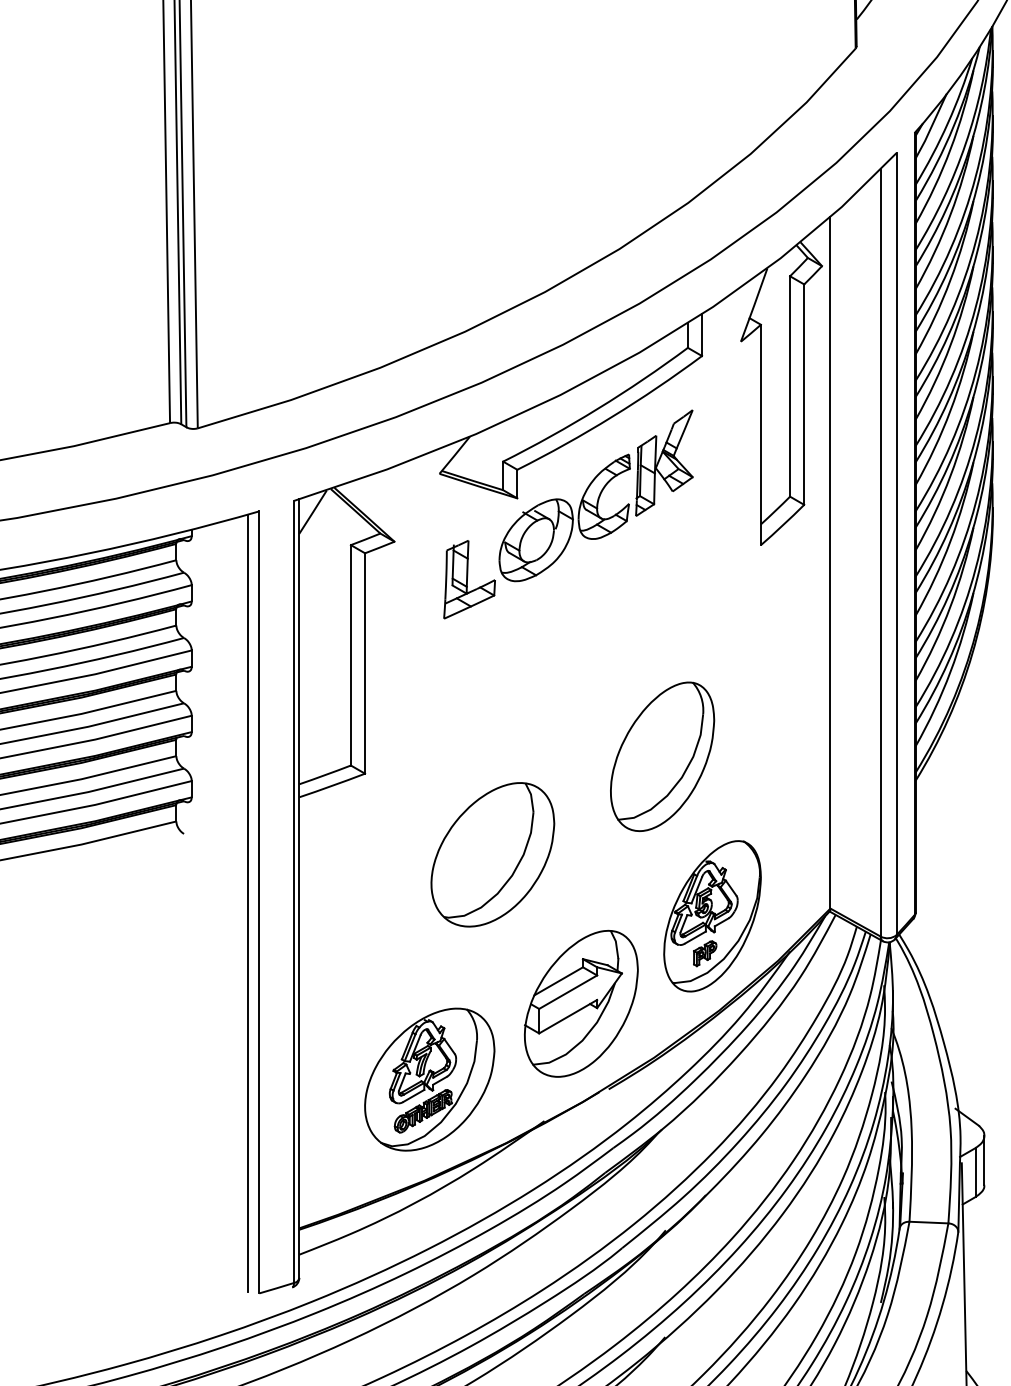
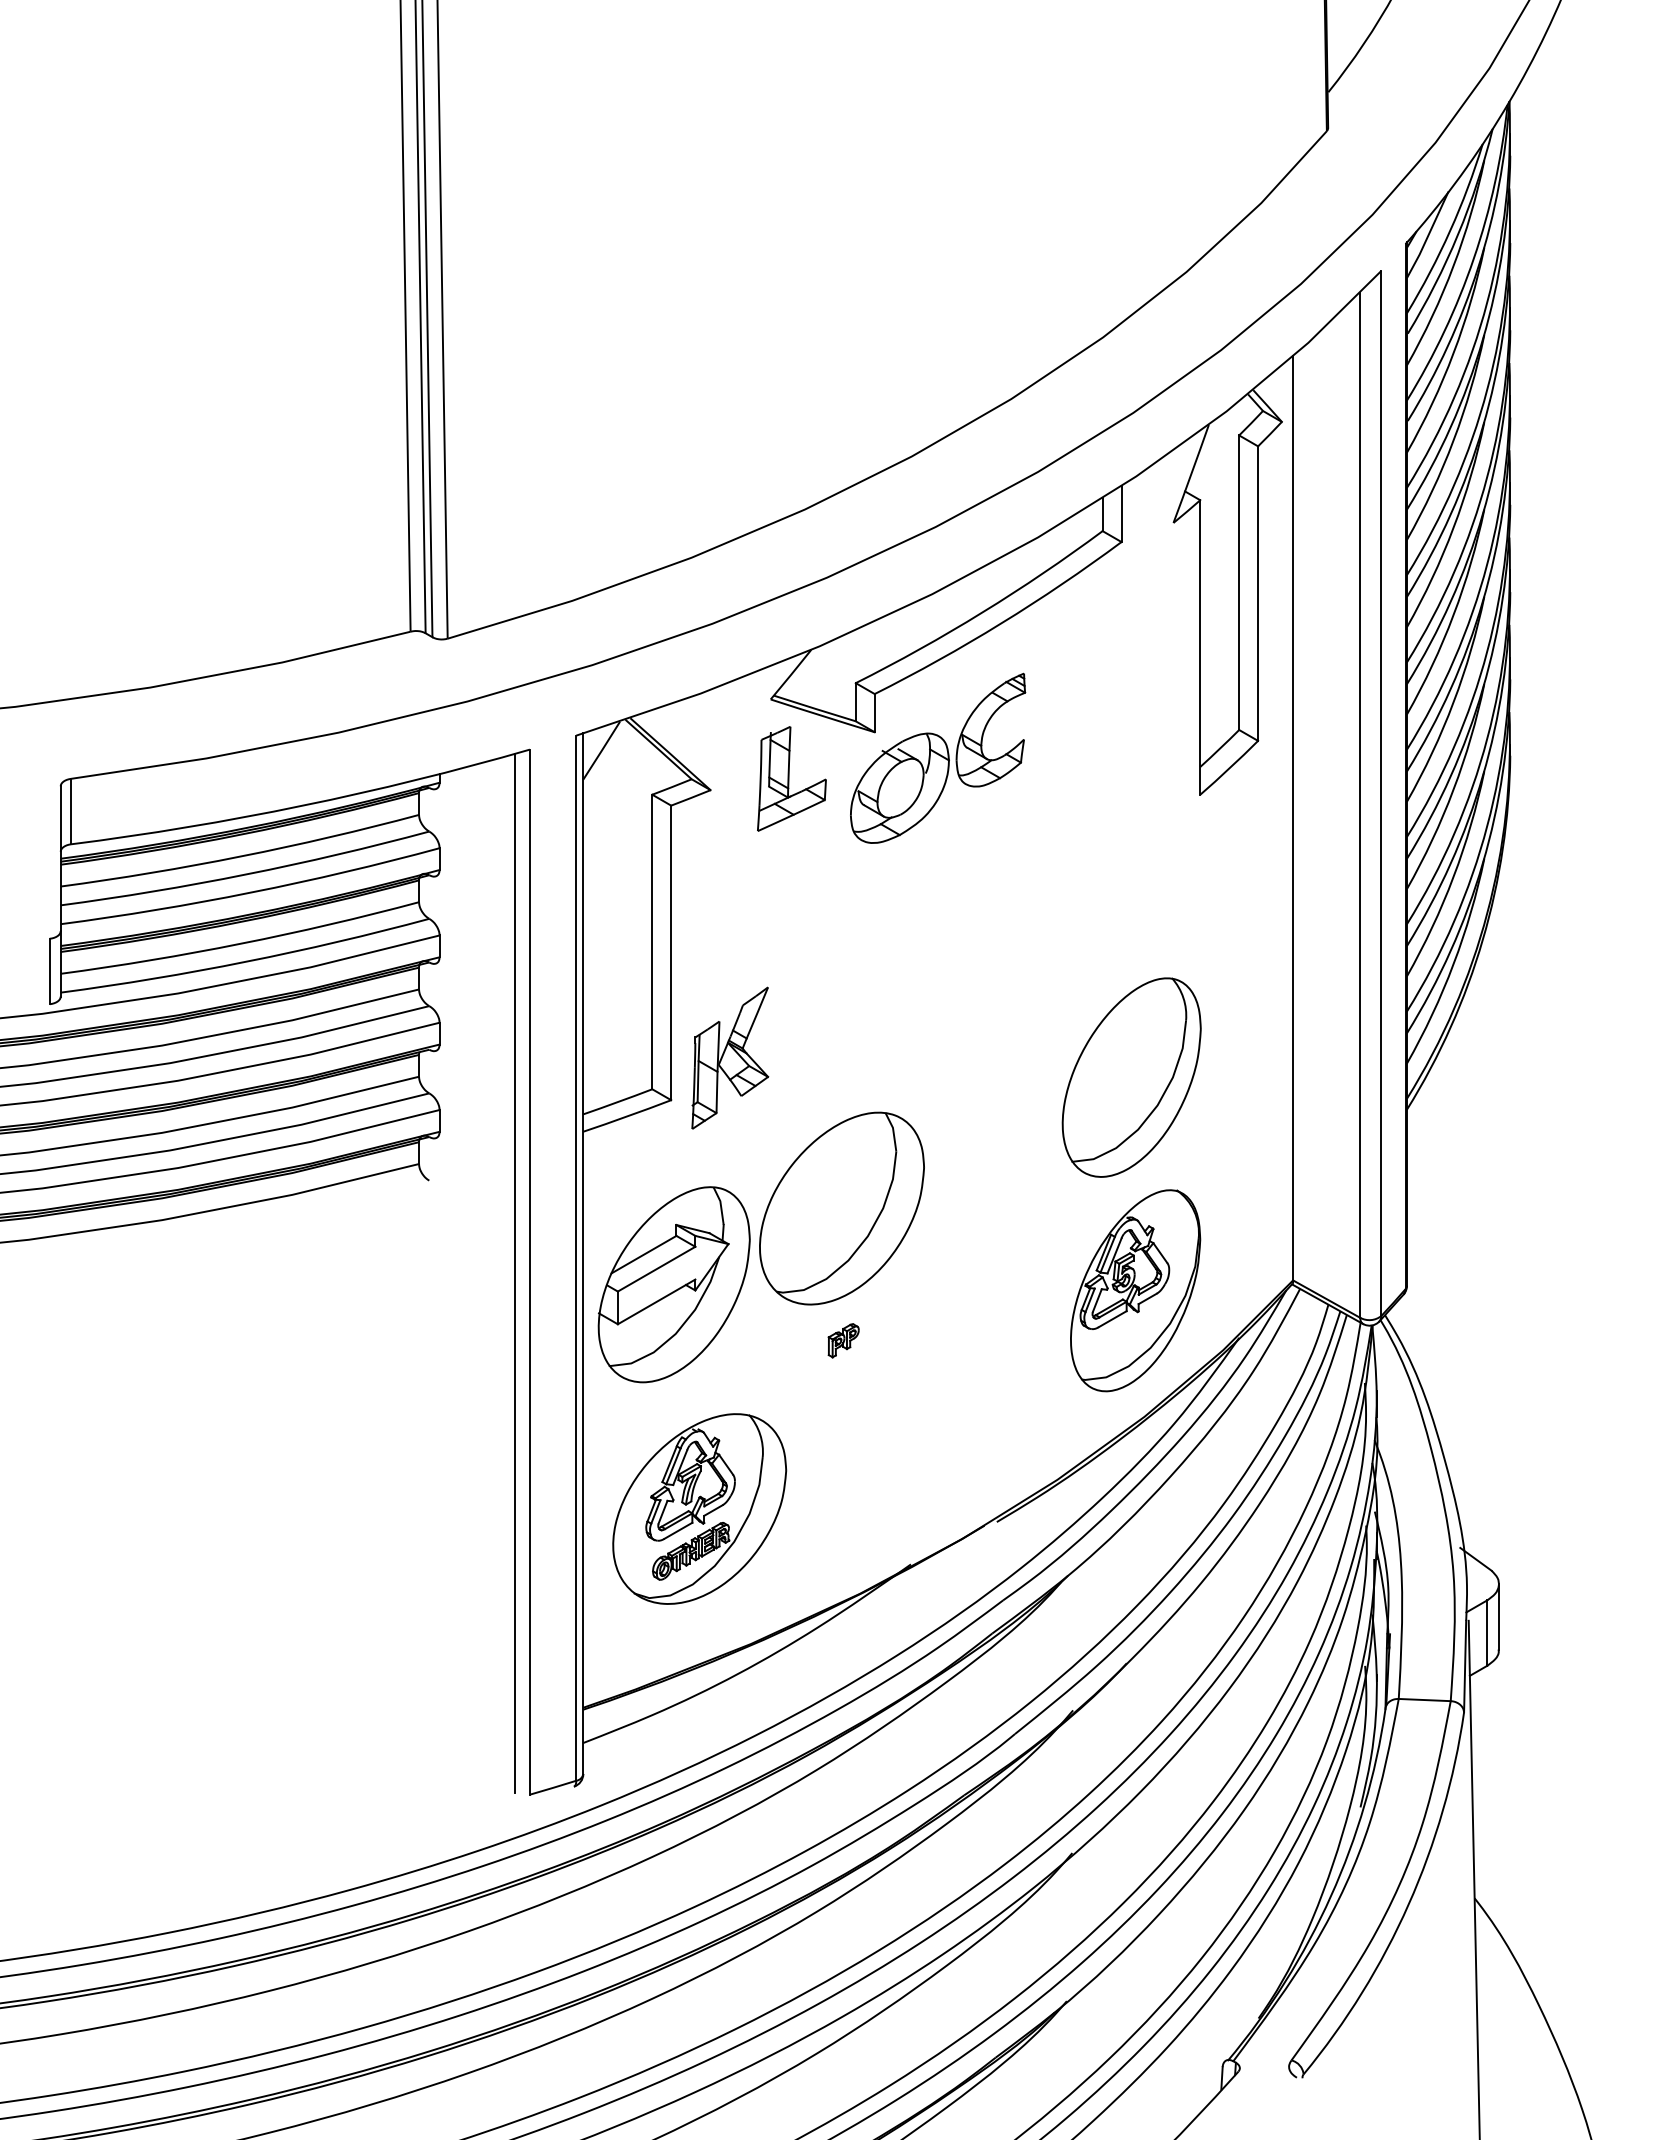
part: (664, 462) -> (730, 1057), moved
part: (469, 579) -> (791, 778), moved
part: (662, 756) -> (1131, 1077), moved
part: (705, 953) -> (843, 1340), moved
part: (580, 1003) -> (673, 1284), moved
part: (429, 1079) -> (699, 1508), moved

